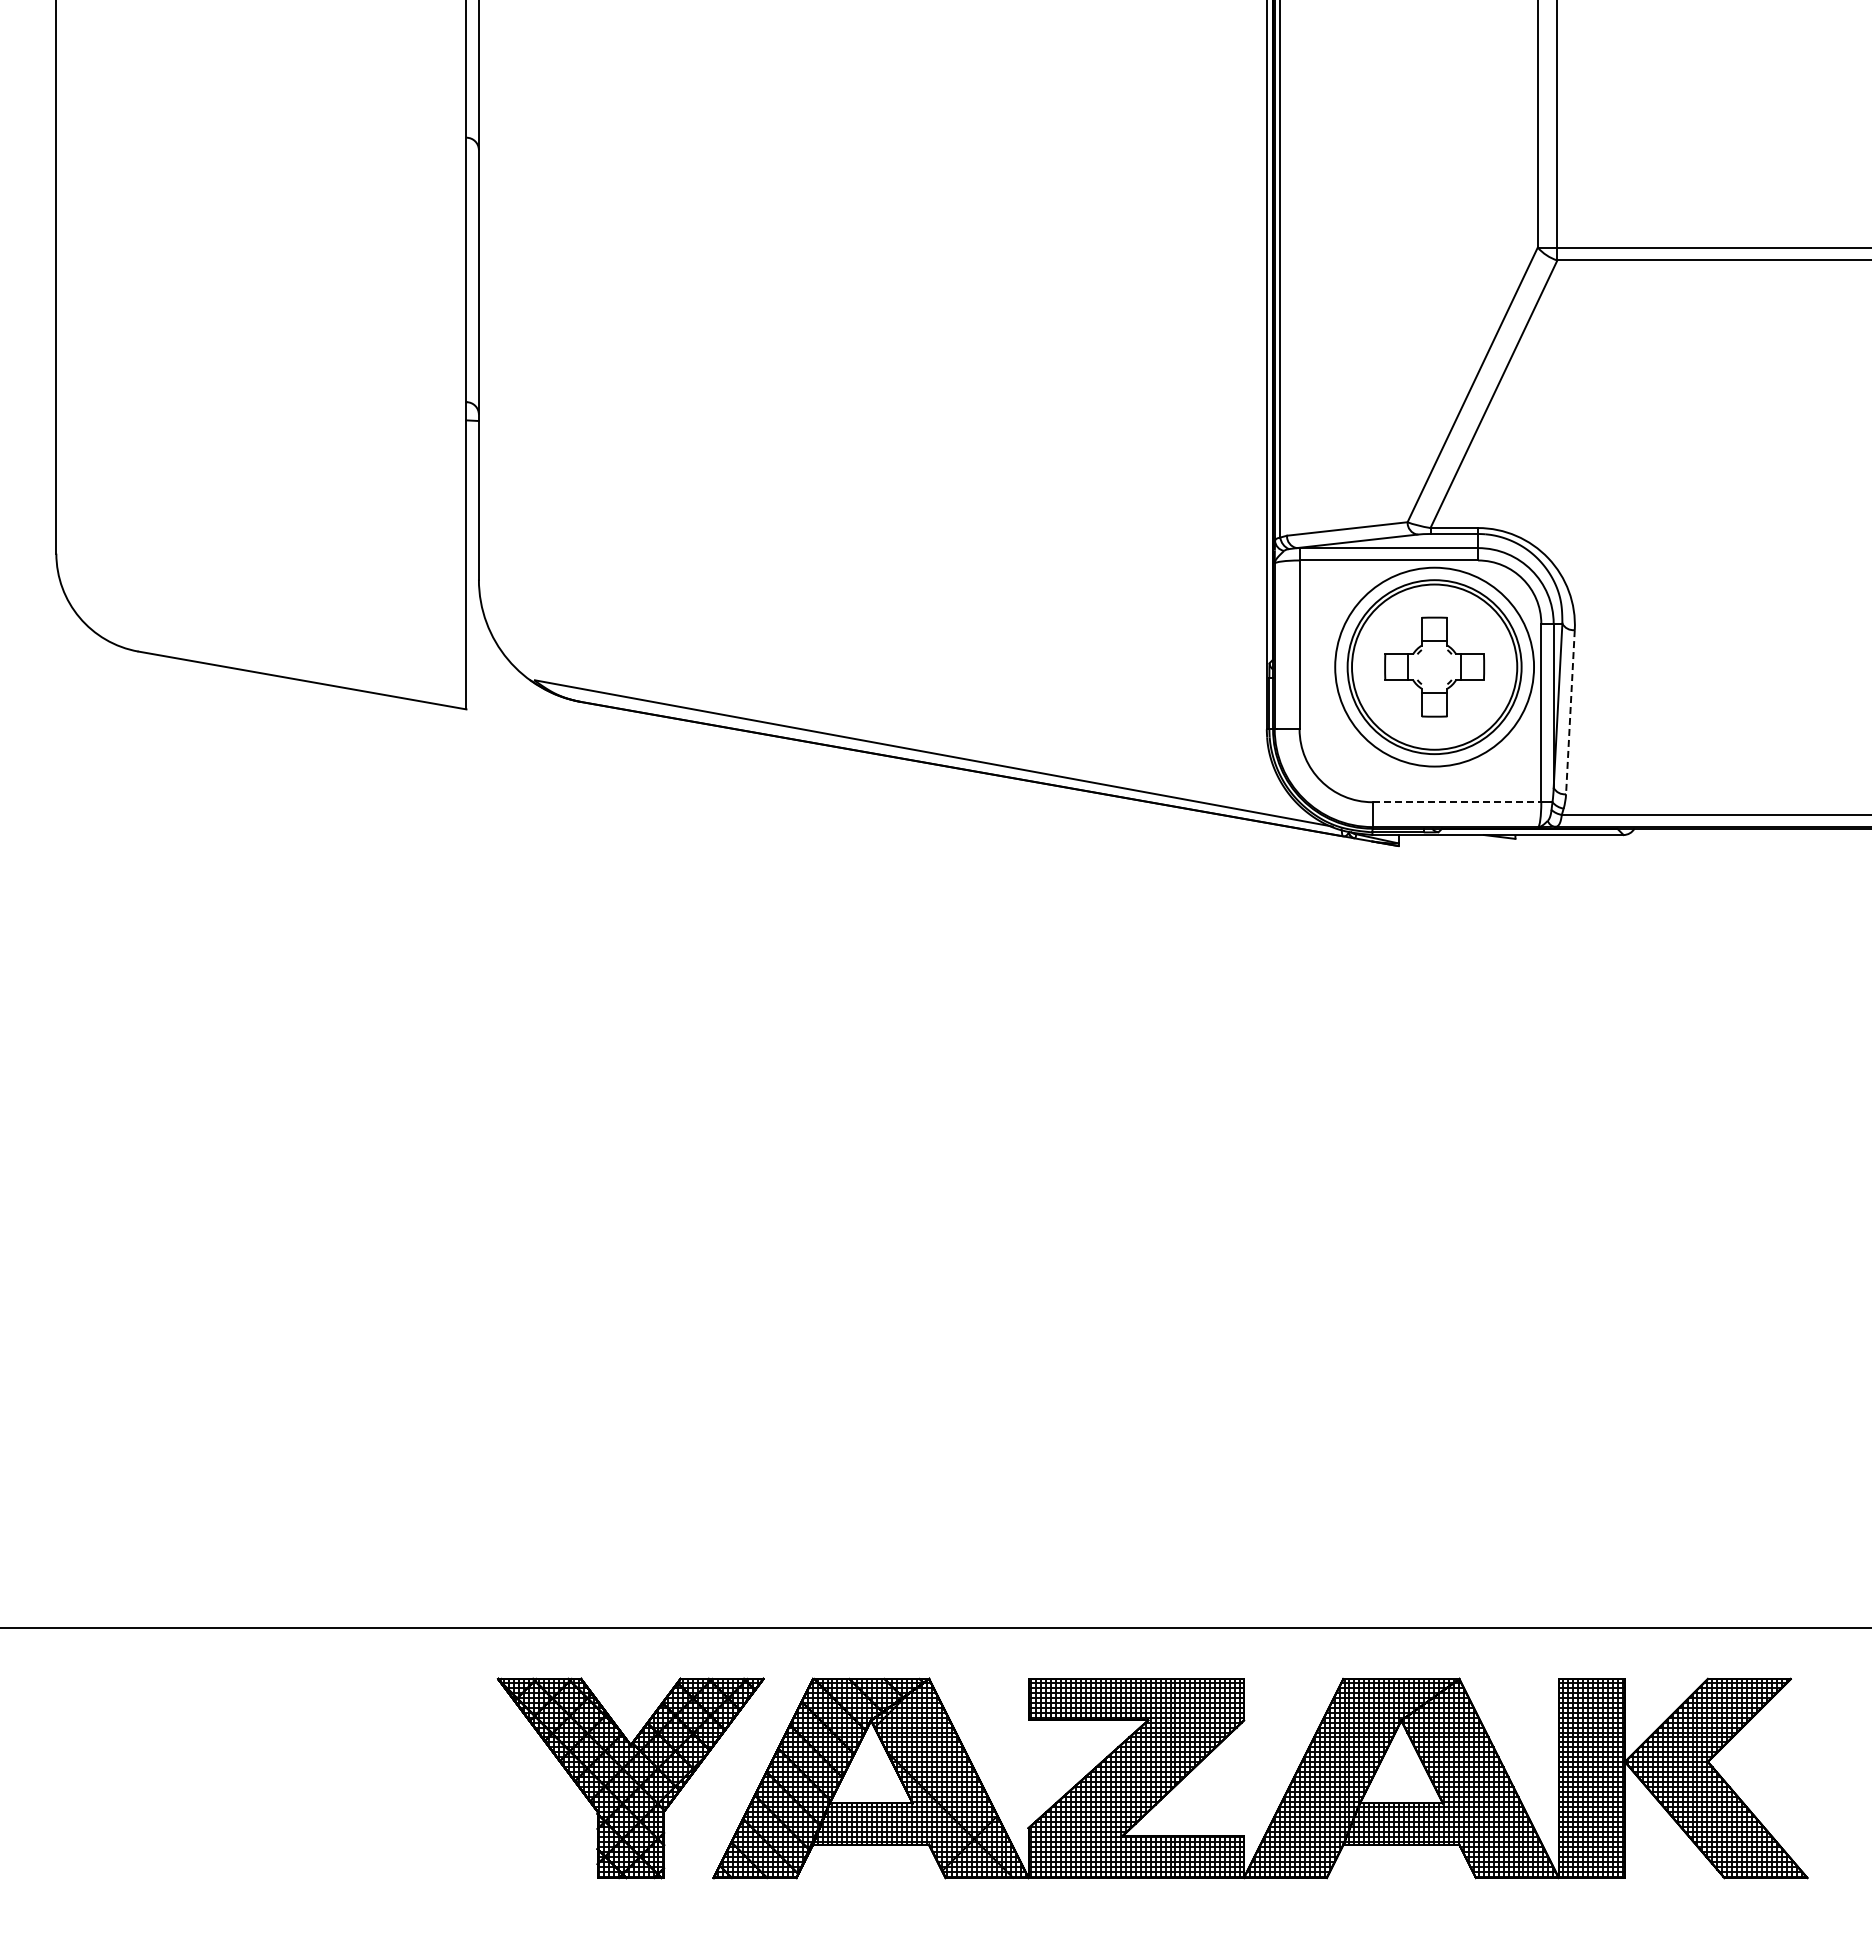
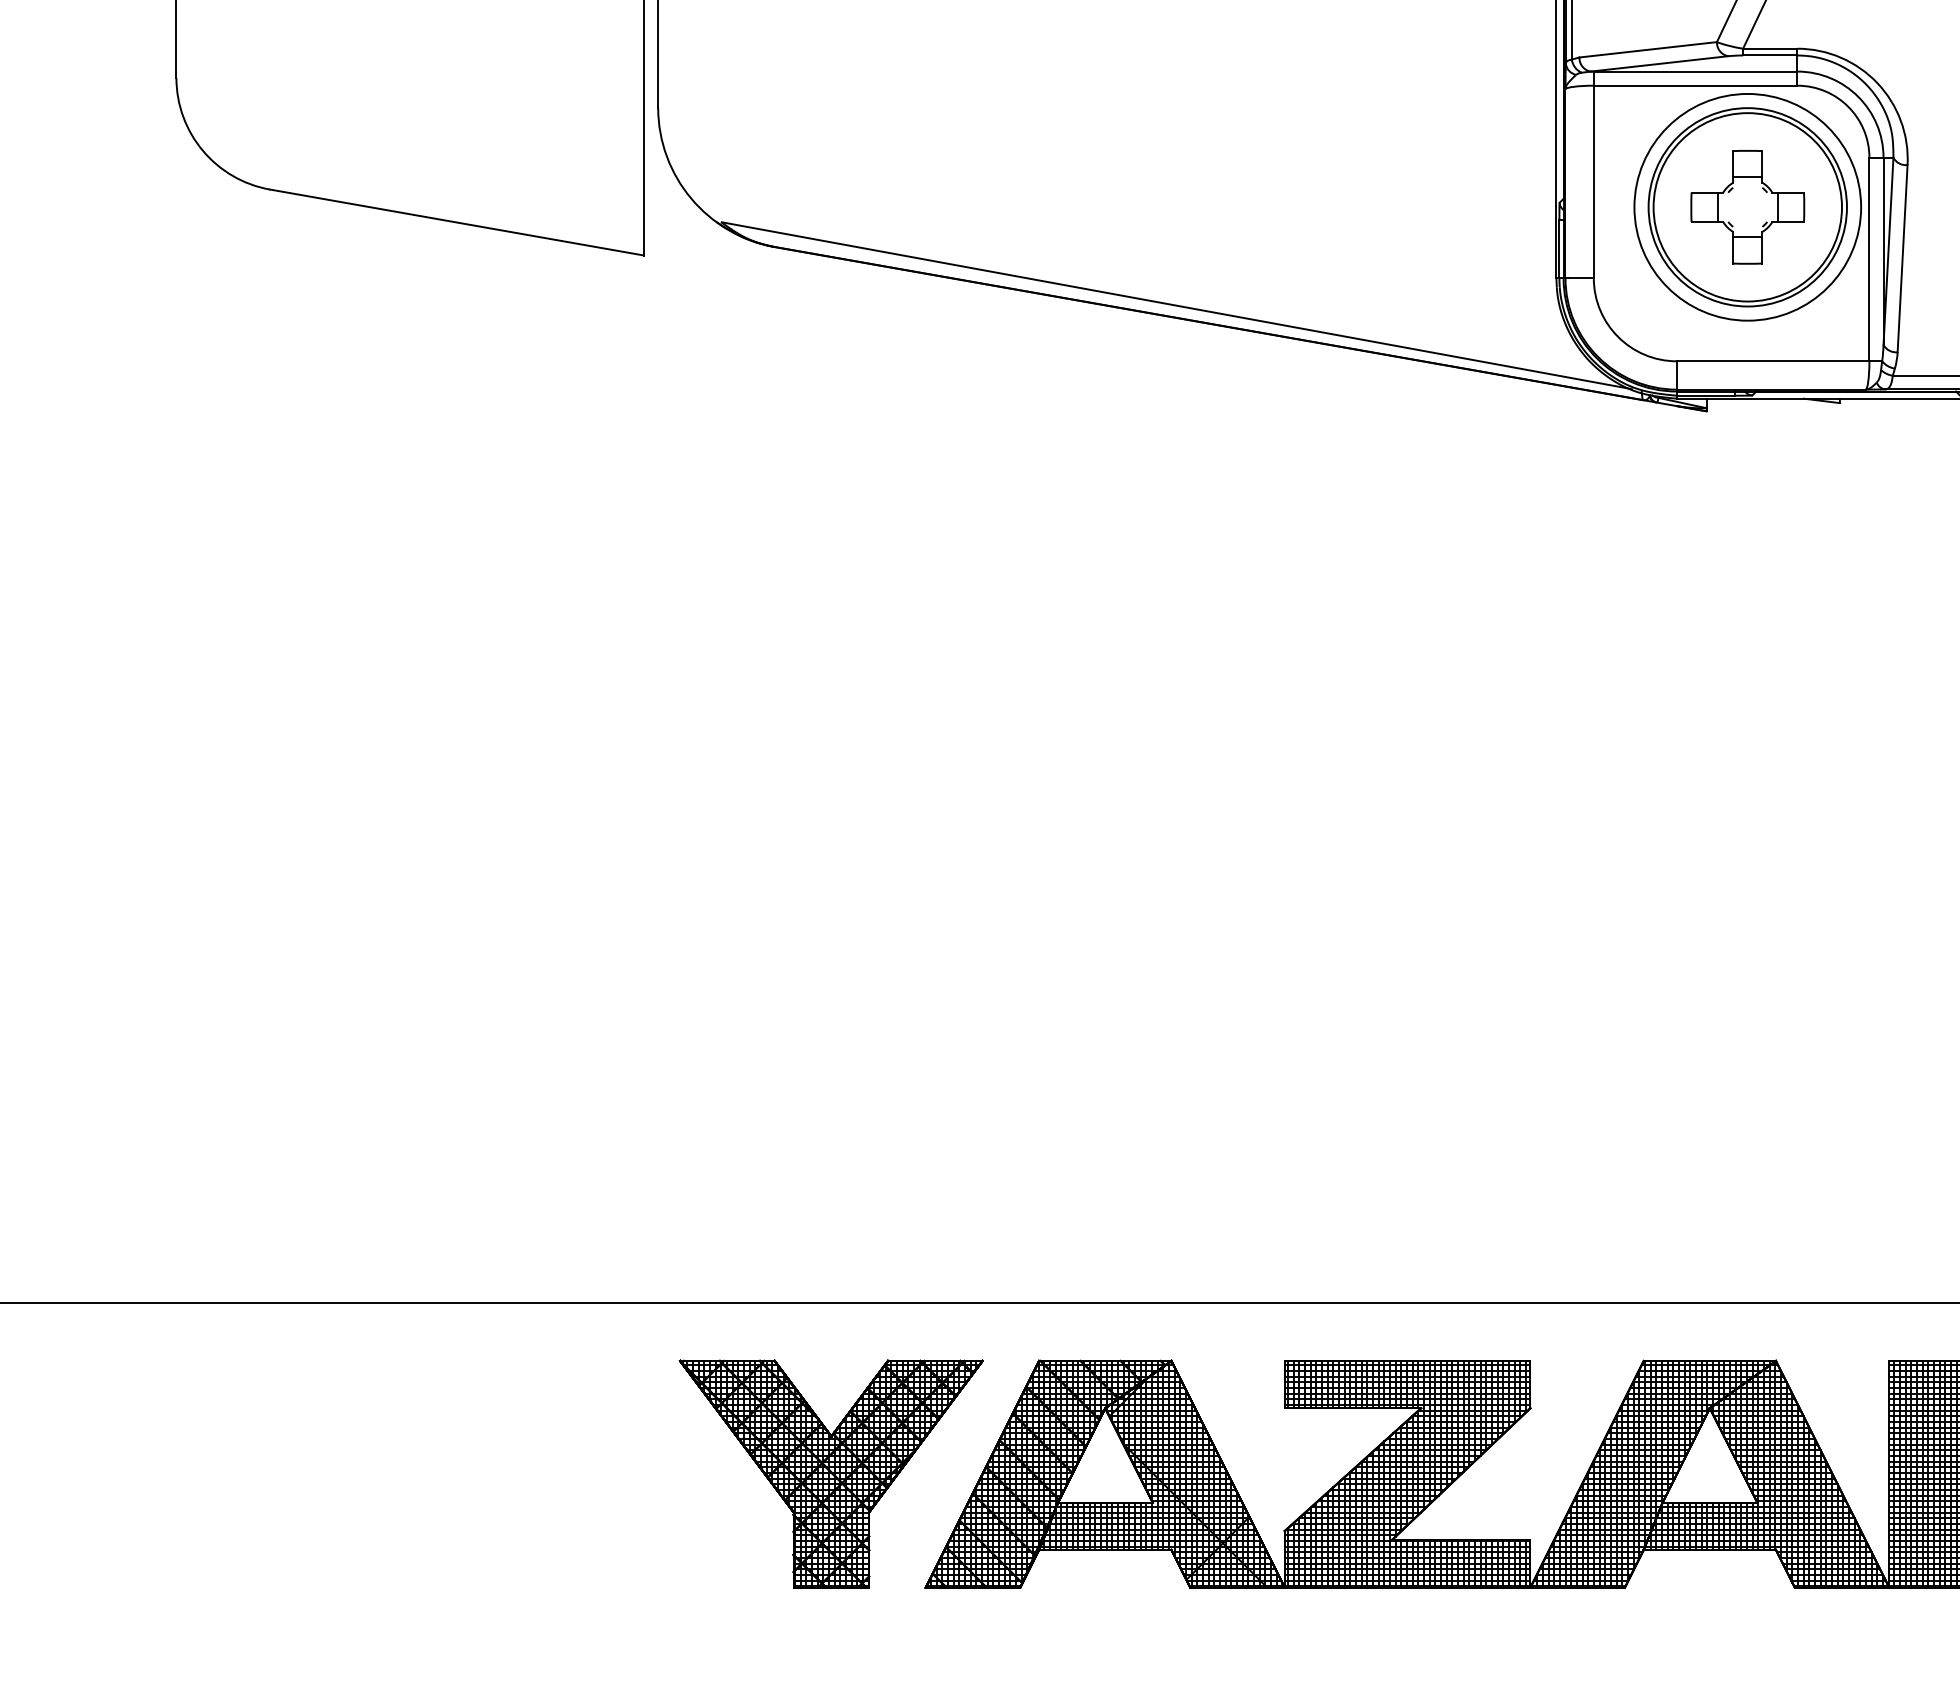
line: (1570, 712) -> (1902, 259), dashed -> solid
line: (1457, 802) -> (1773, 361), dashed -> solid

